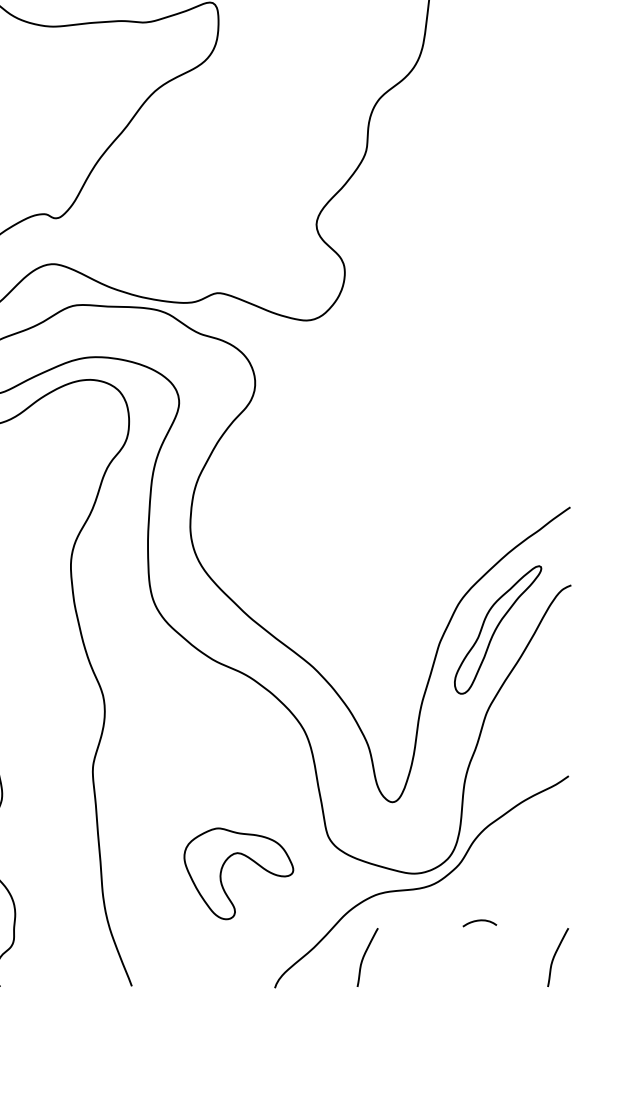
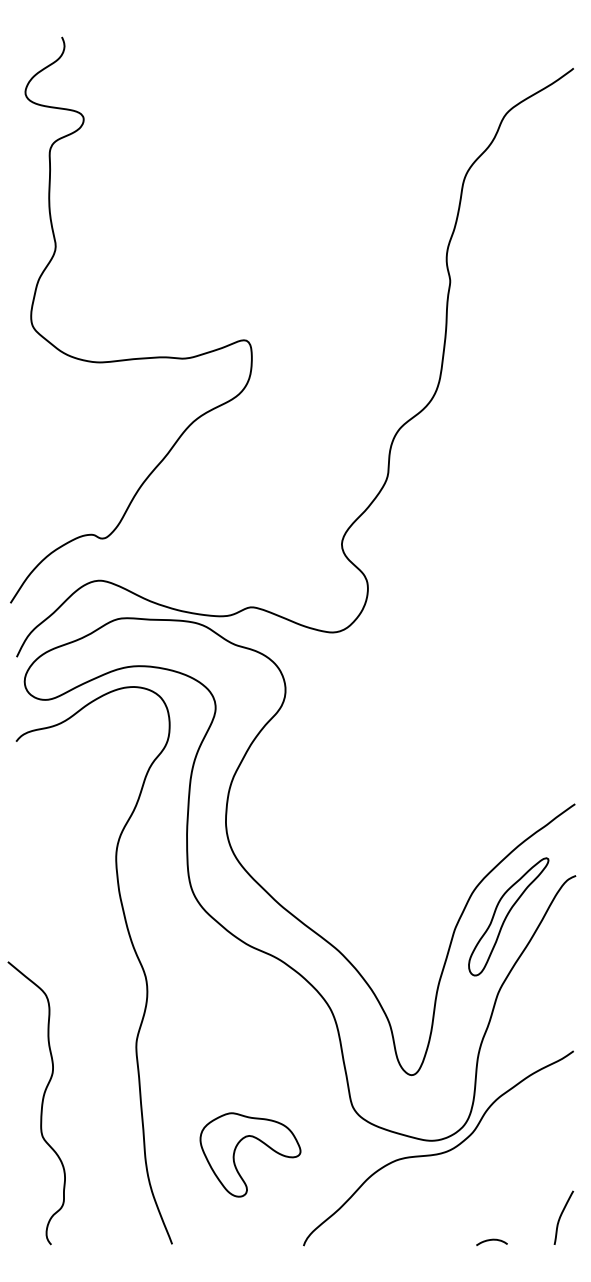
part: (223, 867) -> (236, 1149), moved
curve: (479, 921) -> (491, 1240), moved
curve: (365, 956) -> (386, 1216), removed

